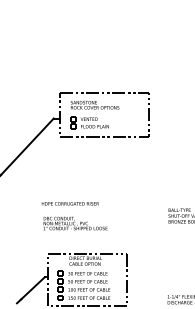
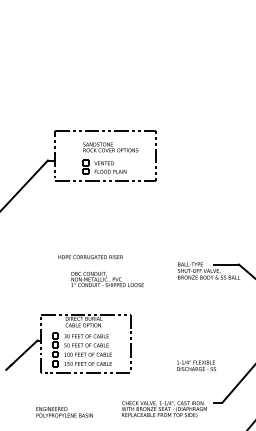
part: (94, 114) -> (110, 158), moved
text: (70, 204) -> (90, 257), moved
text: (75, 223) -> (107, 279), moved

